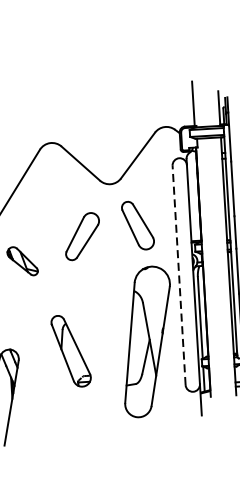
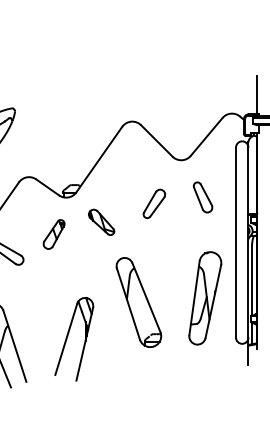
part: (137, 225) -> (202, 197), size x0.71
part: (81, 236) -> (153, 203), size x0.71
line: (179, 275) -> (236, 242), dashed -> solid
part: (147, 342) -> (205, 298), size x0.71
part: (70, 351) -> (138, 302), size x1.43

